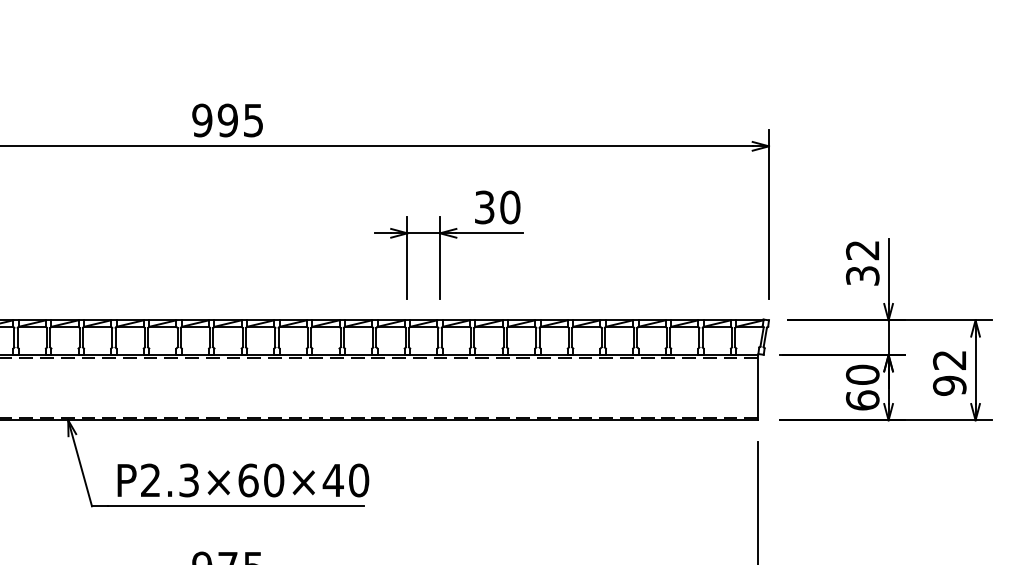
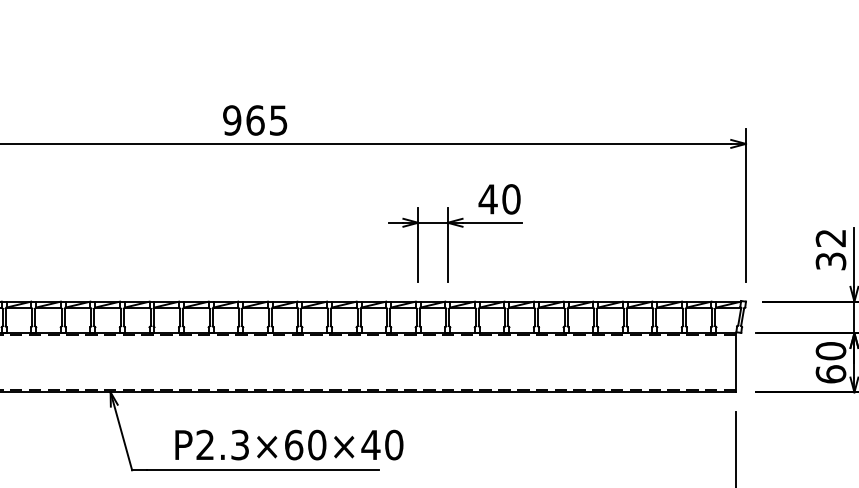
text: (227, 120) -> (255, 120), 995 -> 965
text: (484, 207) -> (488, 199), 30 -> 40
text: (243, 480) -> (289, 445), moved

